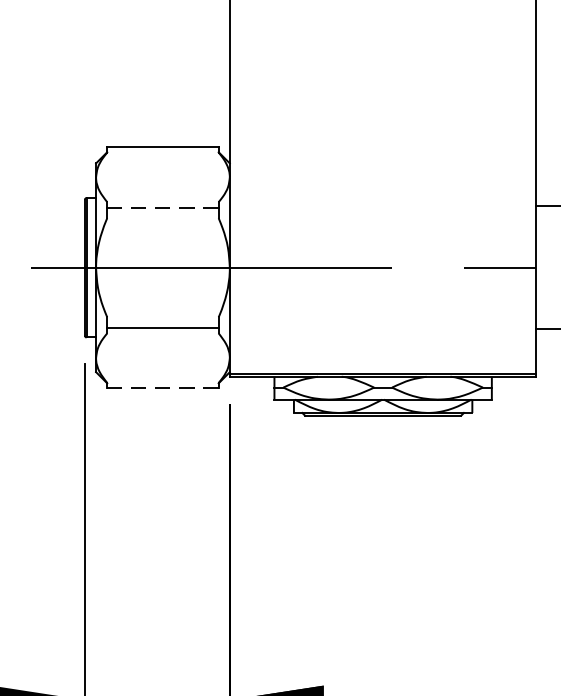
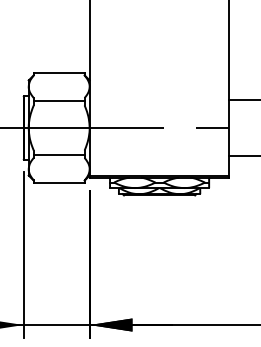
line: (161, 207) -> (58, 100), dashed -> solid
line: (161, 387) -> (58, 182), dashed -> solid

